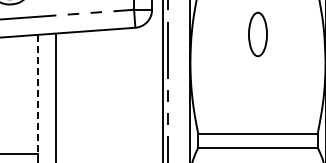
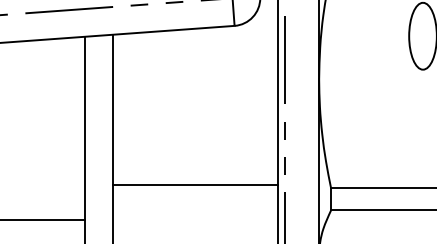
line: (38, 94) -> (85, 128), dashed -> solid
line: (109, 131) -> (194, 185), added

